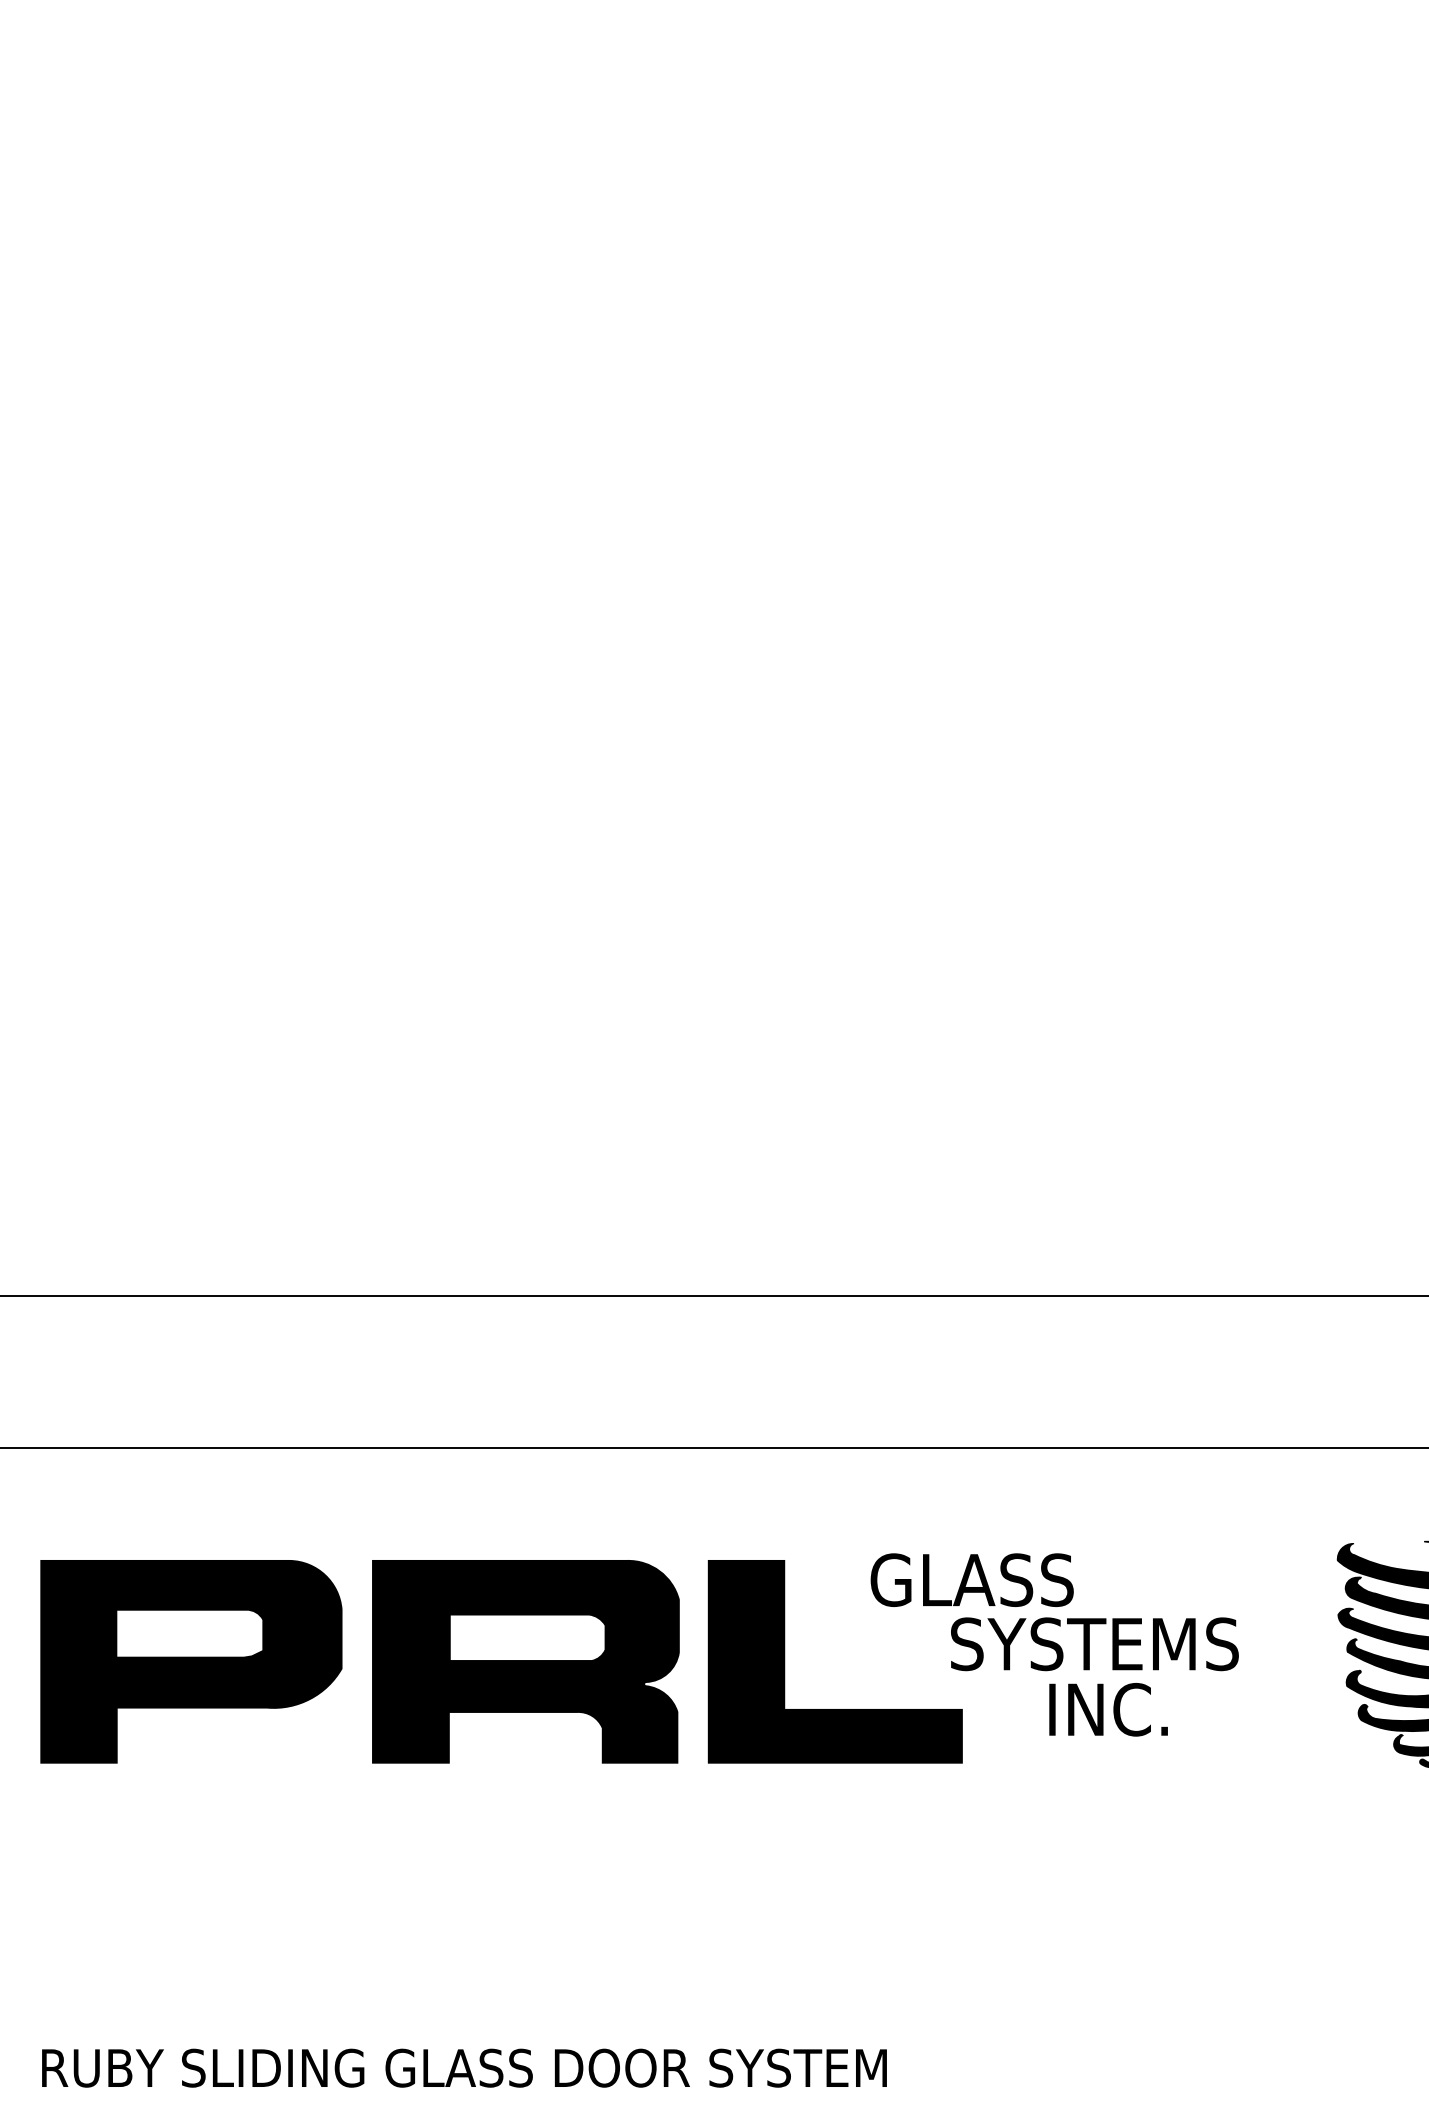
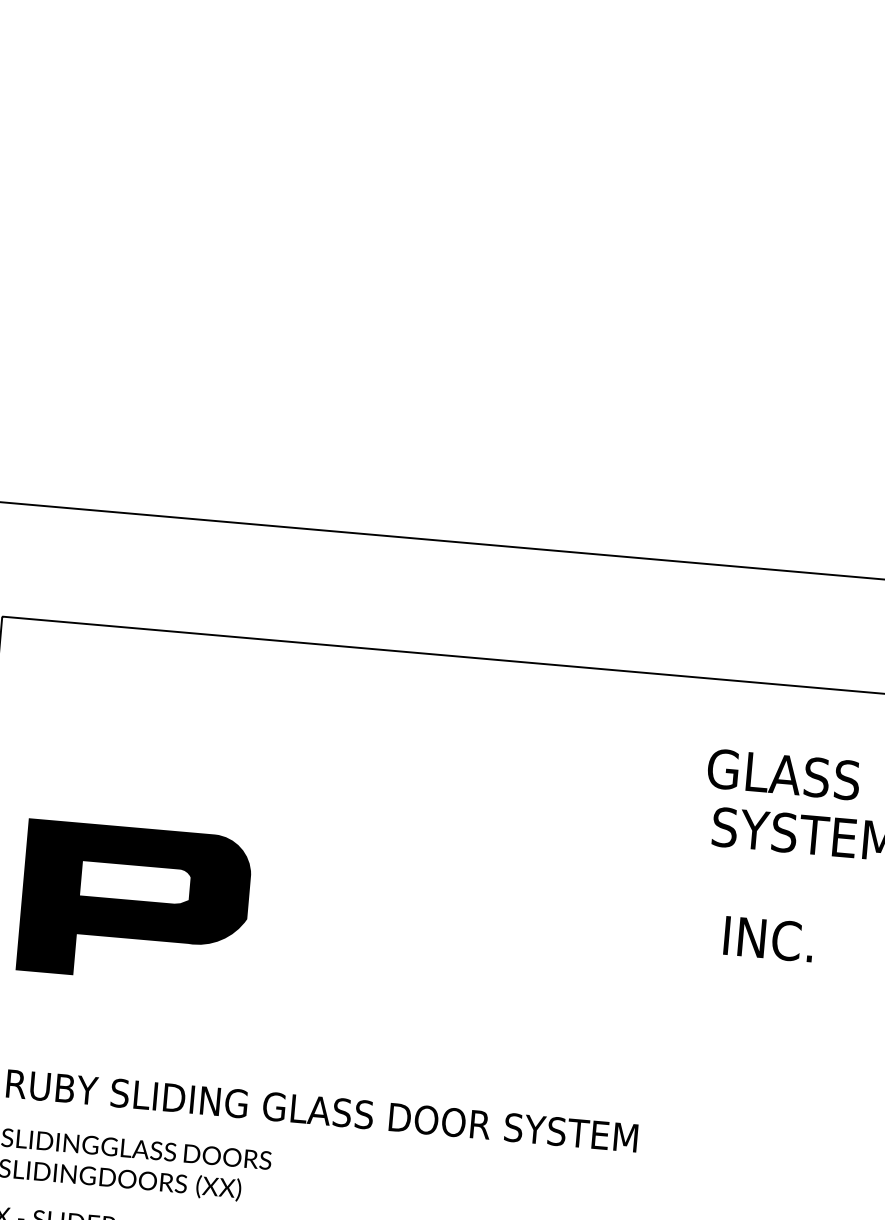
text: (971, 1579) -> (783, 774), moved
part: (191, 1661) -> (135, 903), moved
part: (525, 1661) -> (394, 811), removed
fill: (834, 1661) -> (624, 831), removed
text: (1108, 1709) -> (768, 939), moved

